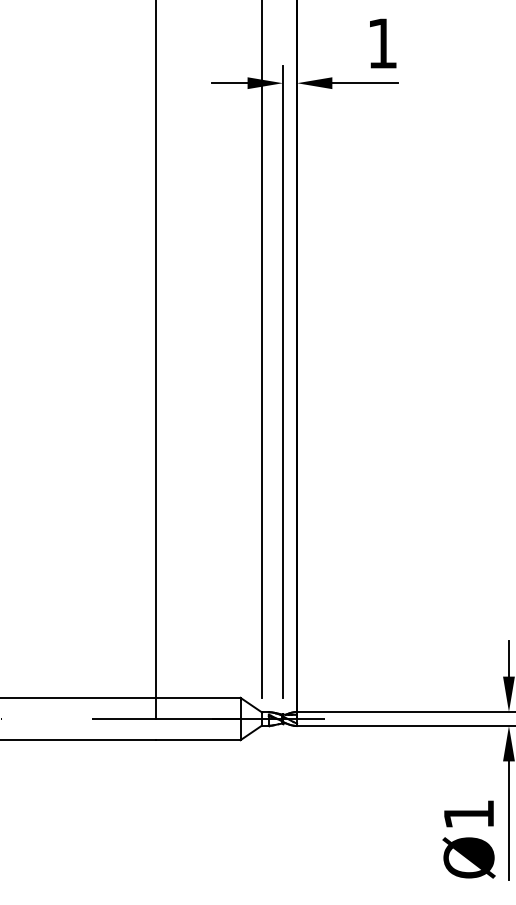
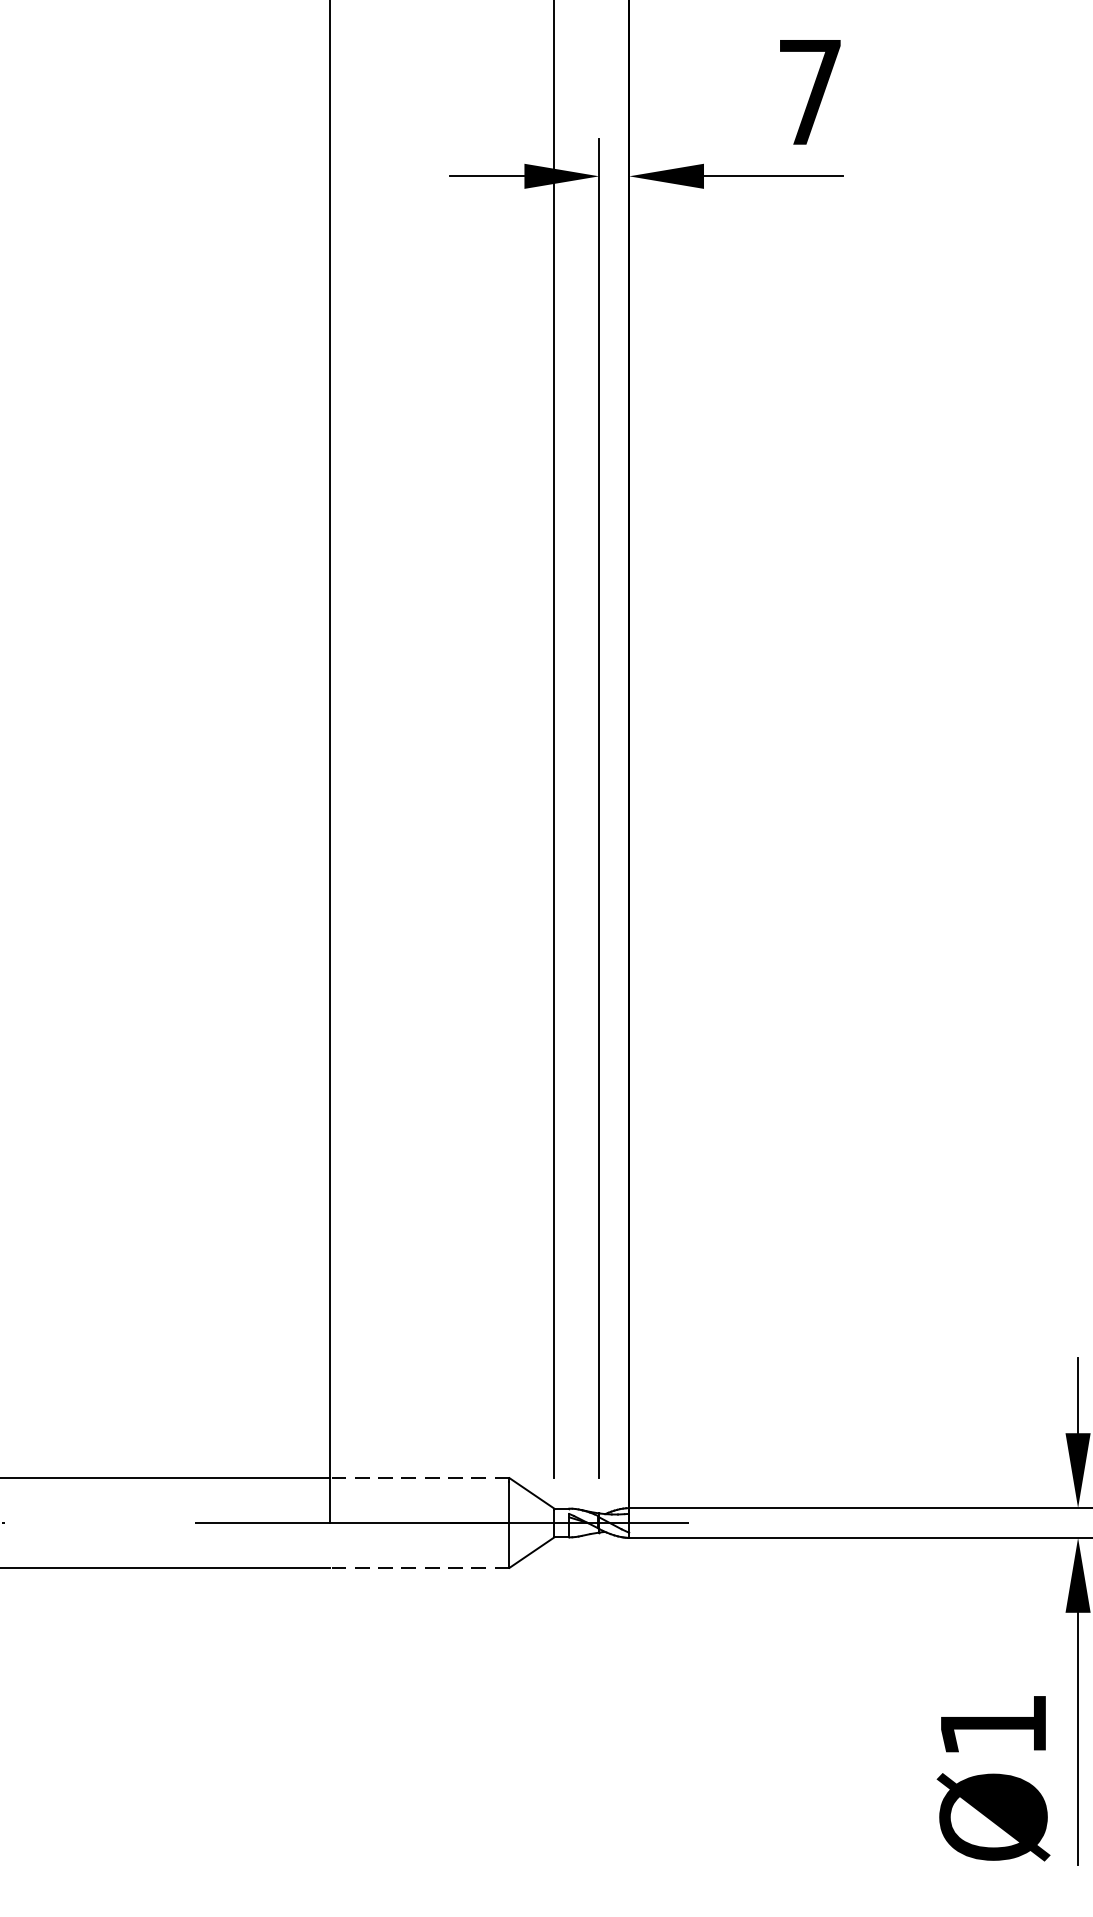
text: (382, 43) -> (810, 92), 1 -> 7
line: (197, 697) -> (418, 1477), solid -> dashed
line: (197, 740) -> (418, 1568), solid -> dashed

